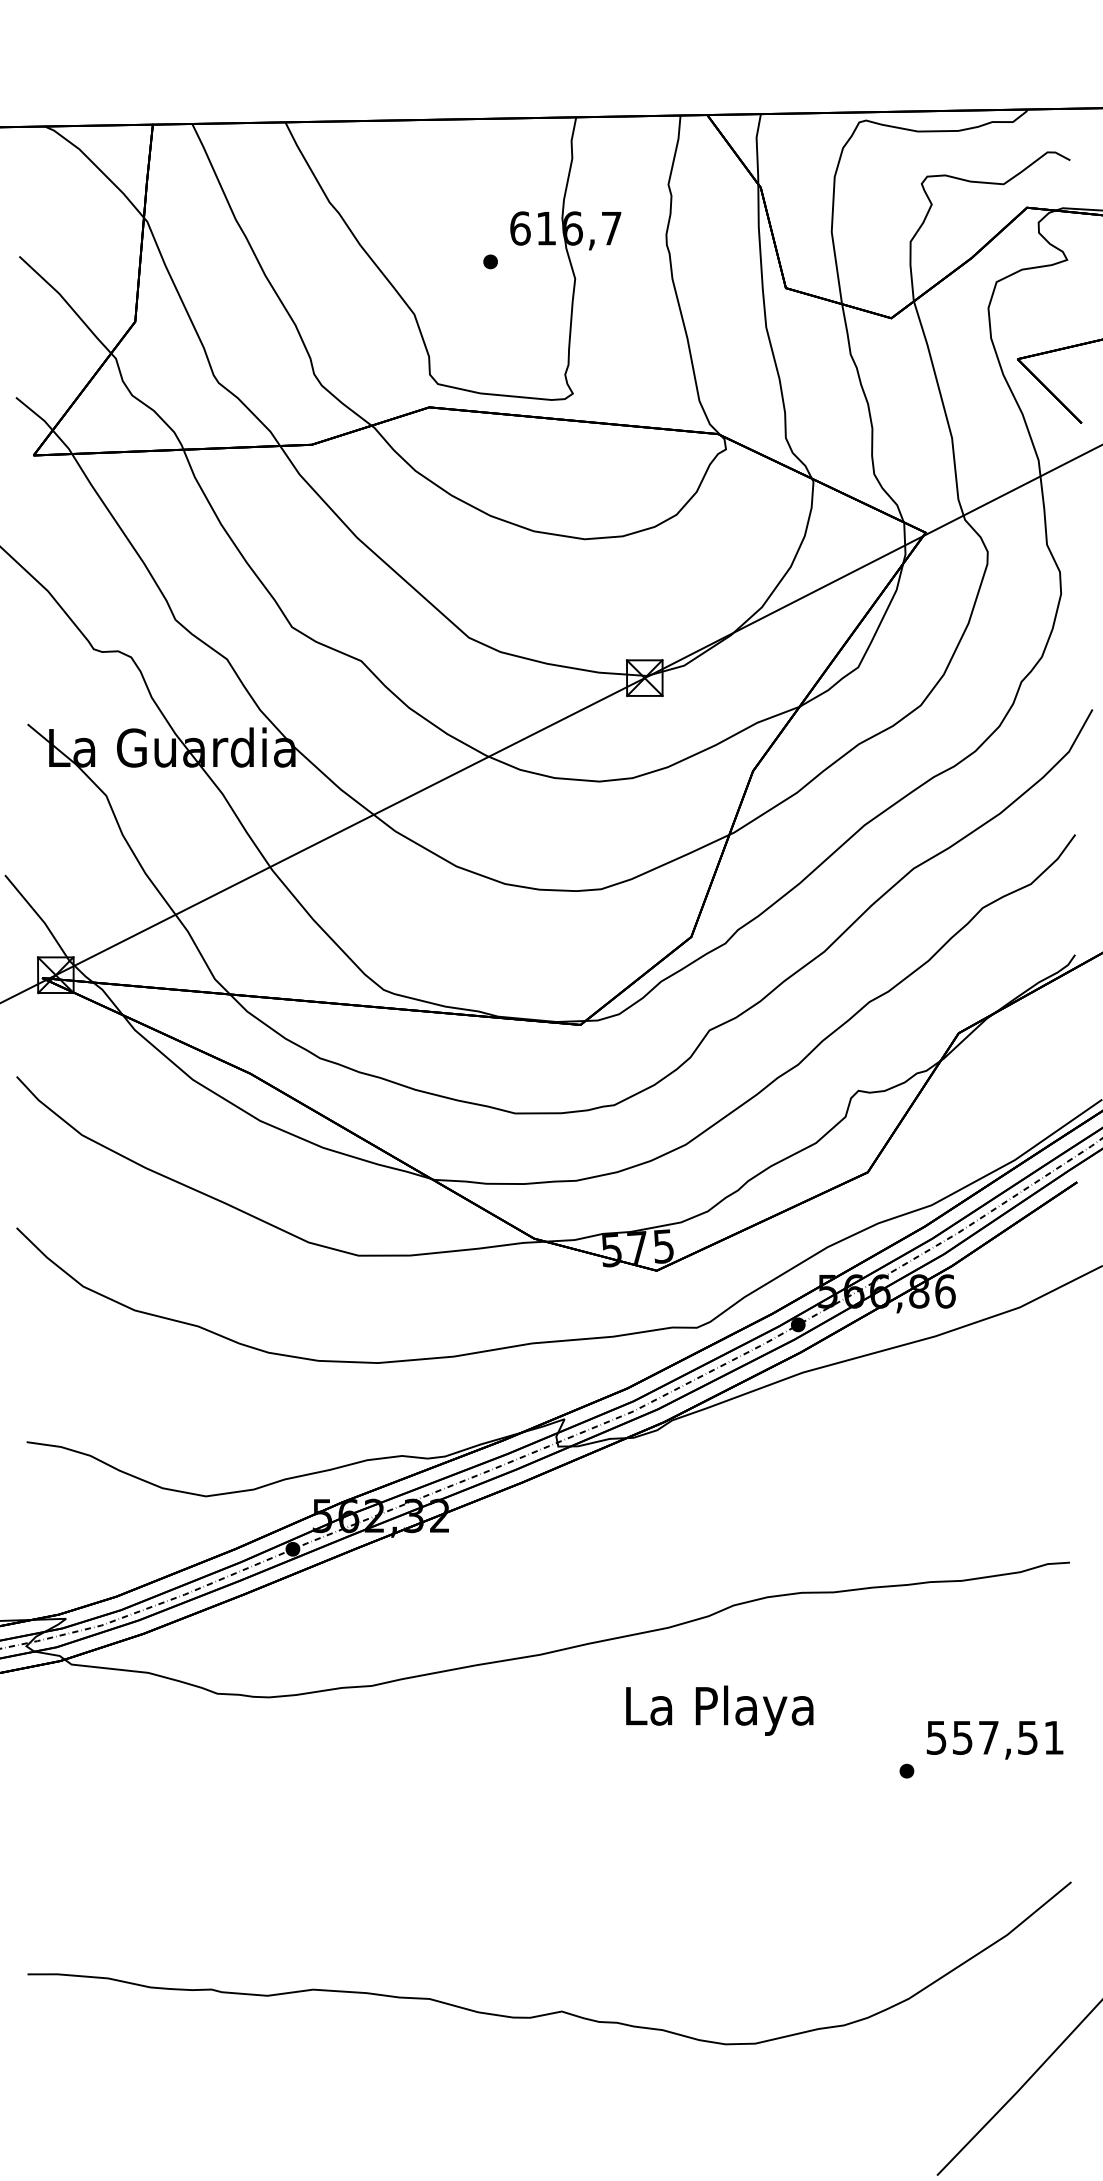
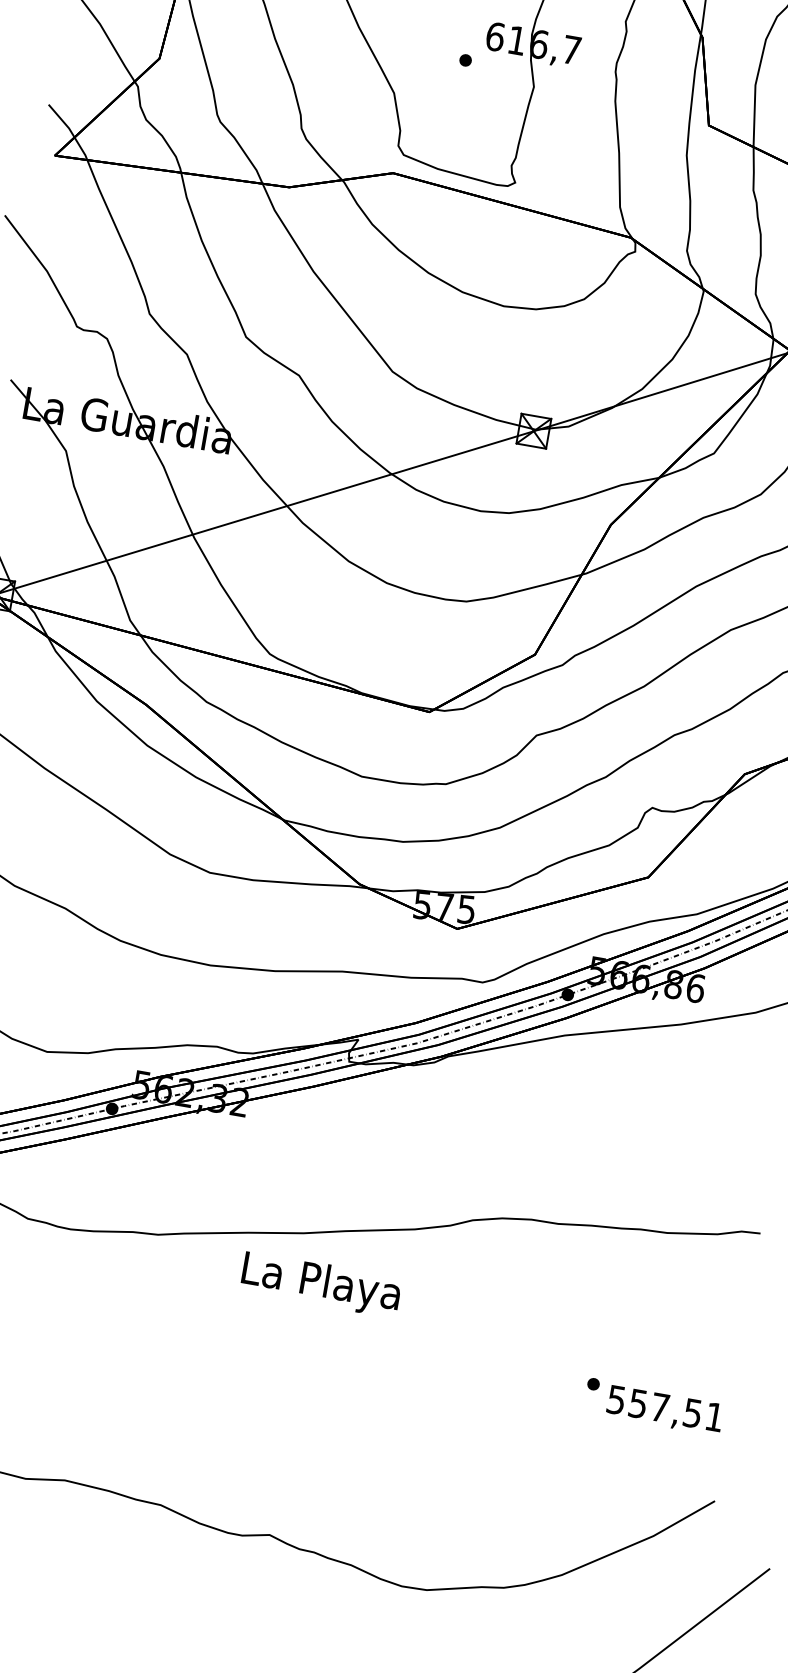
text: (719, 1710) -> (320, 1284), moved
text: (994, 1740) -> (664, 1410), moved

